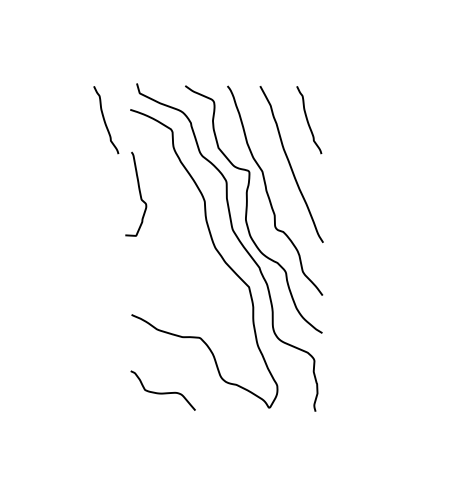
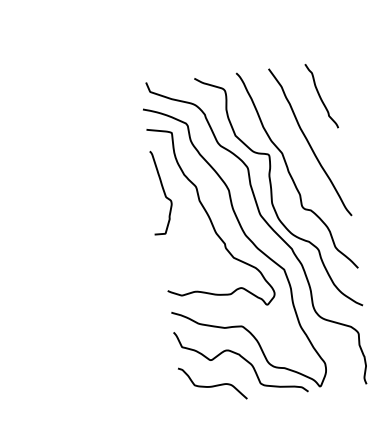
curve: (105, 120) -> (119, 123), removed
curve: (182, 224) -> (209, 216), added
curve: (195, 369) -> (241, 358), added

